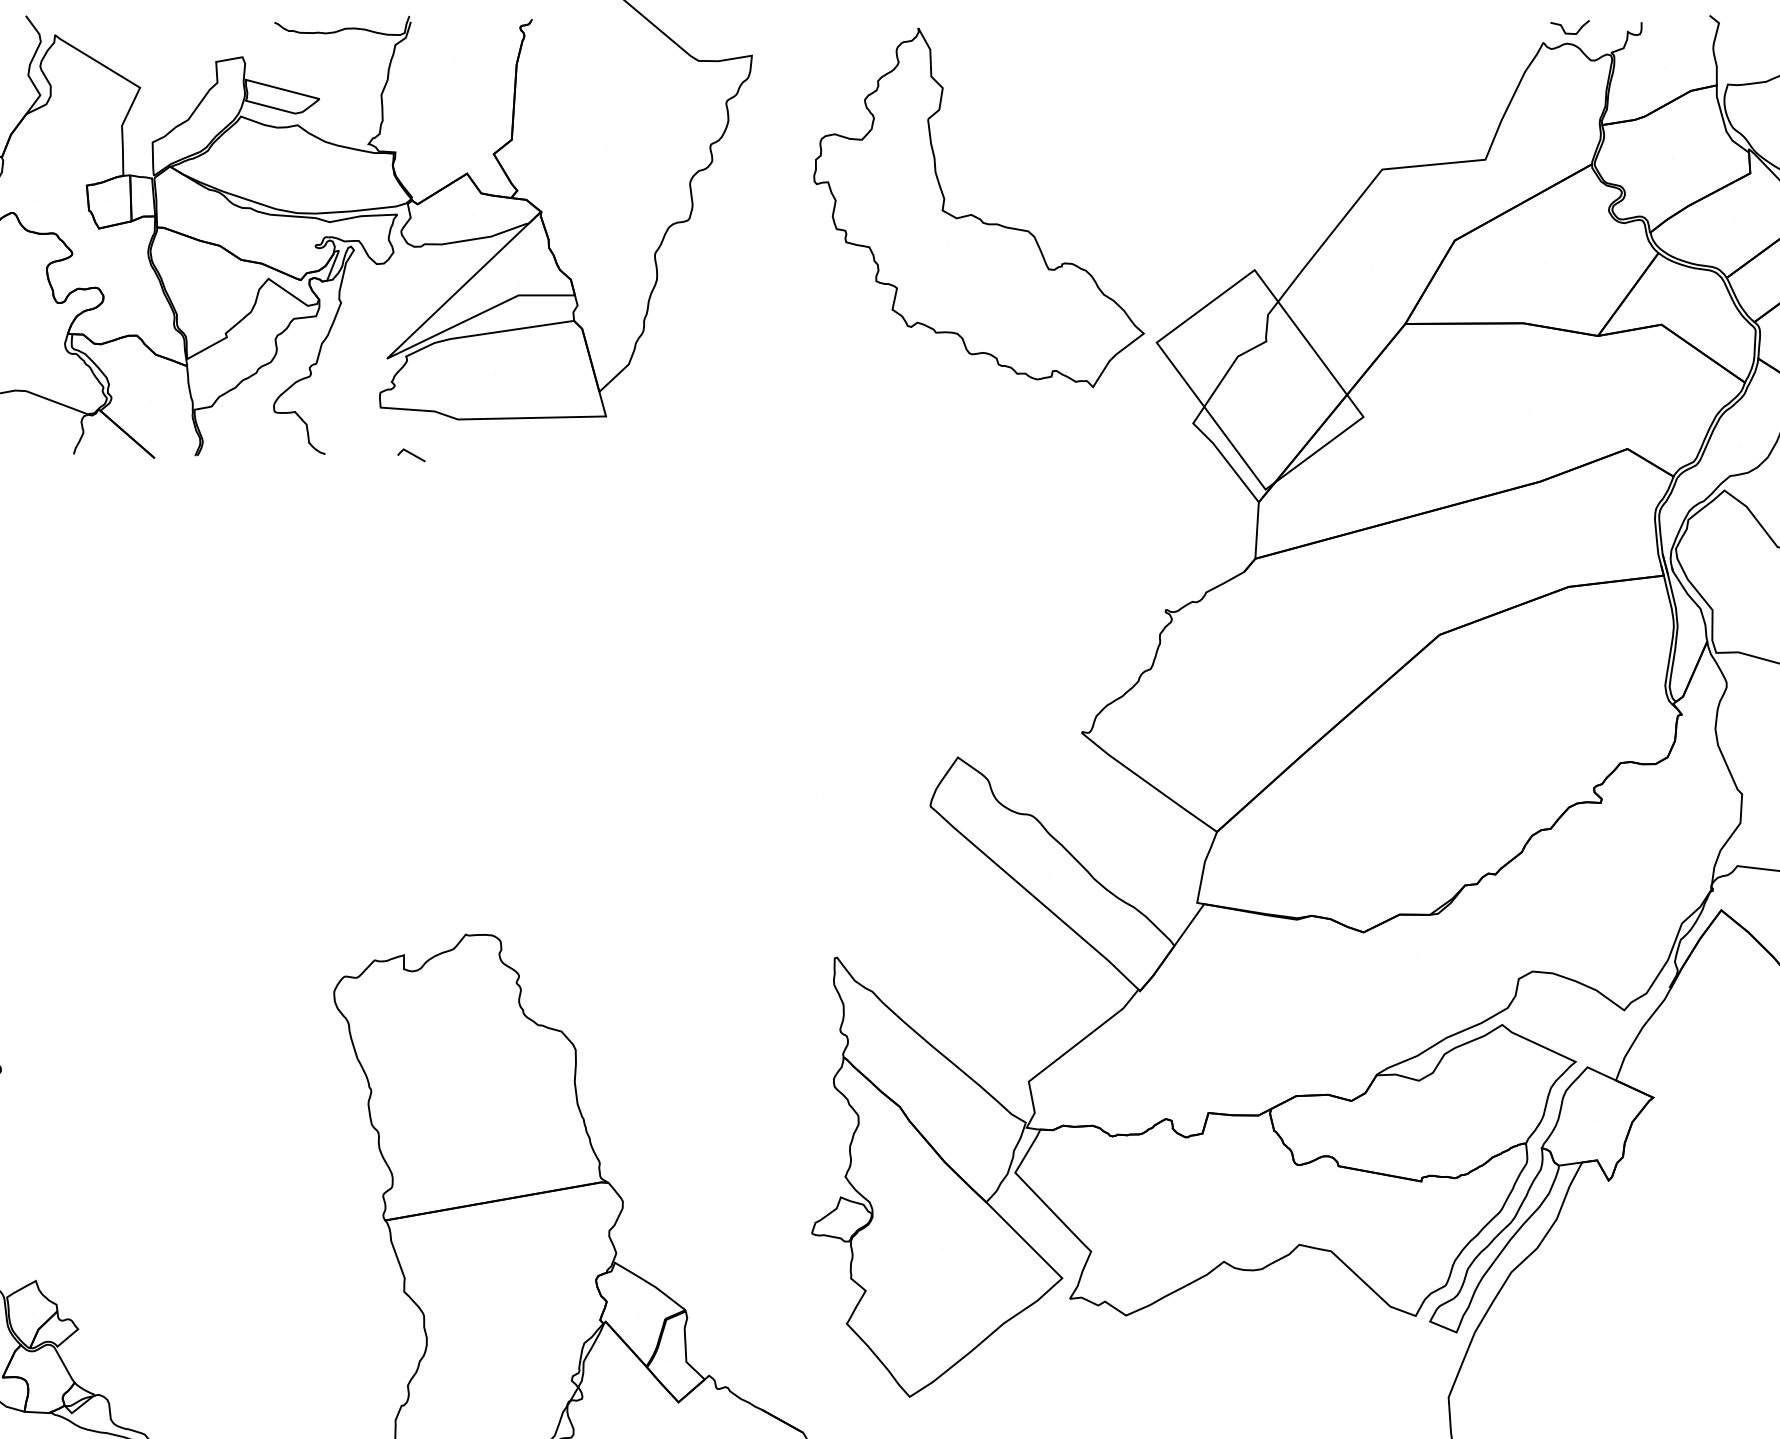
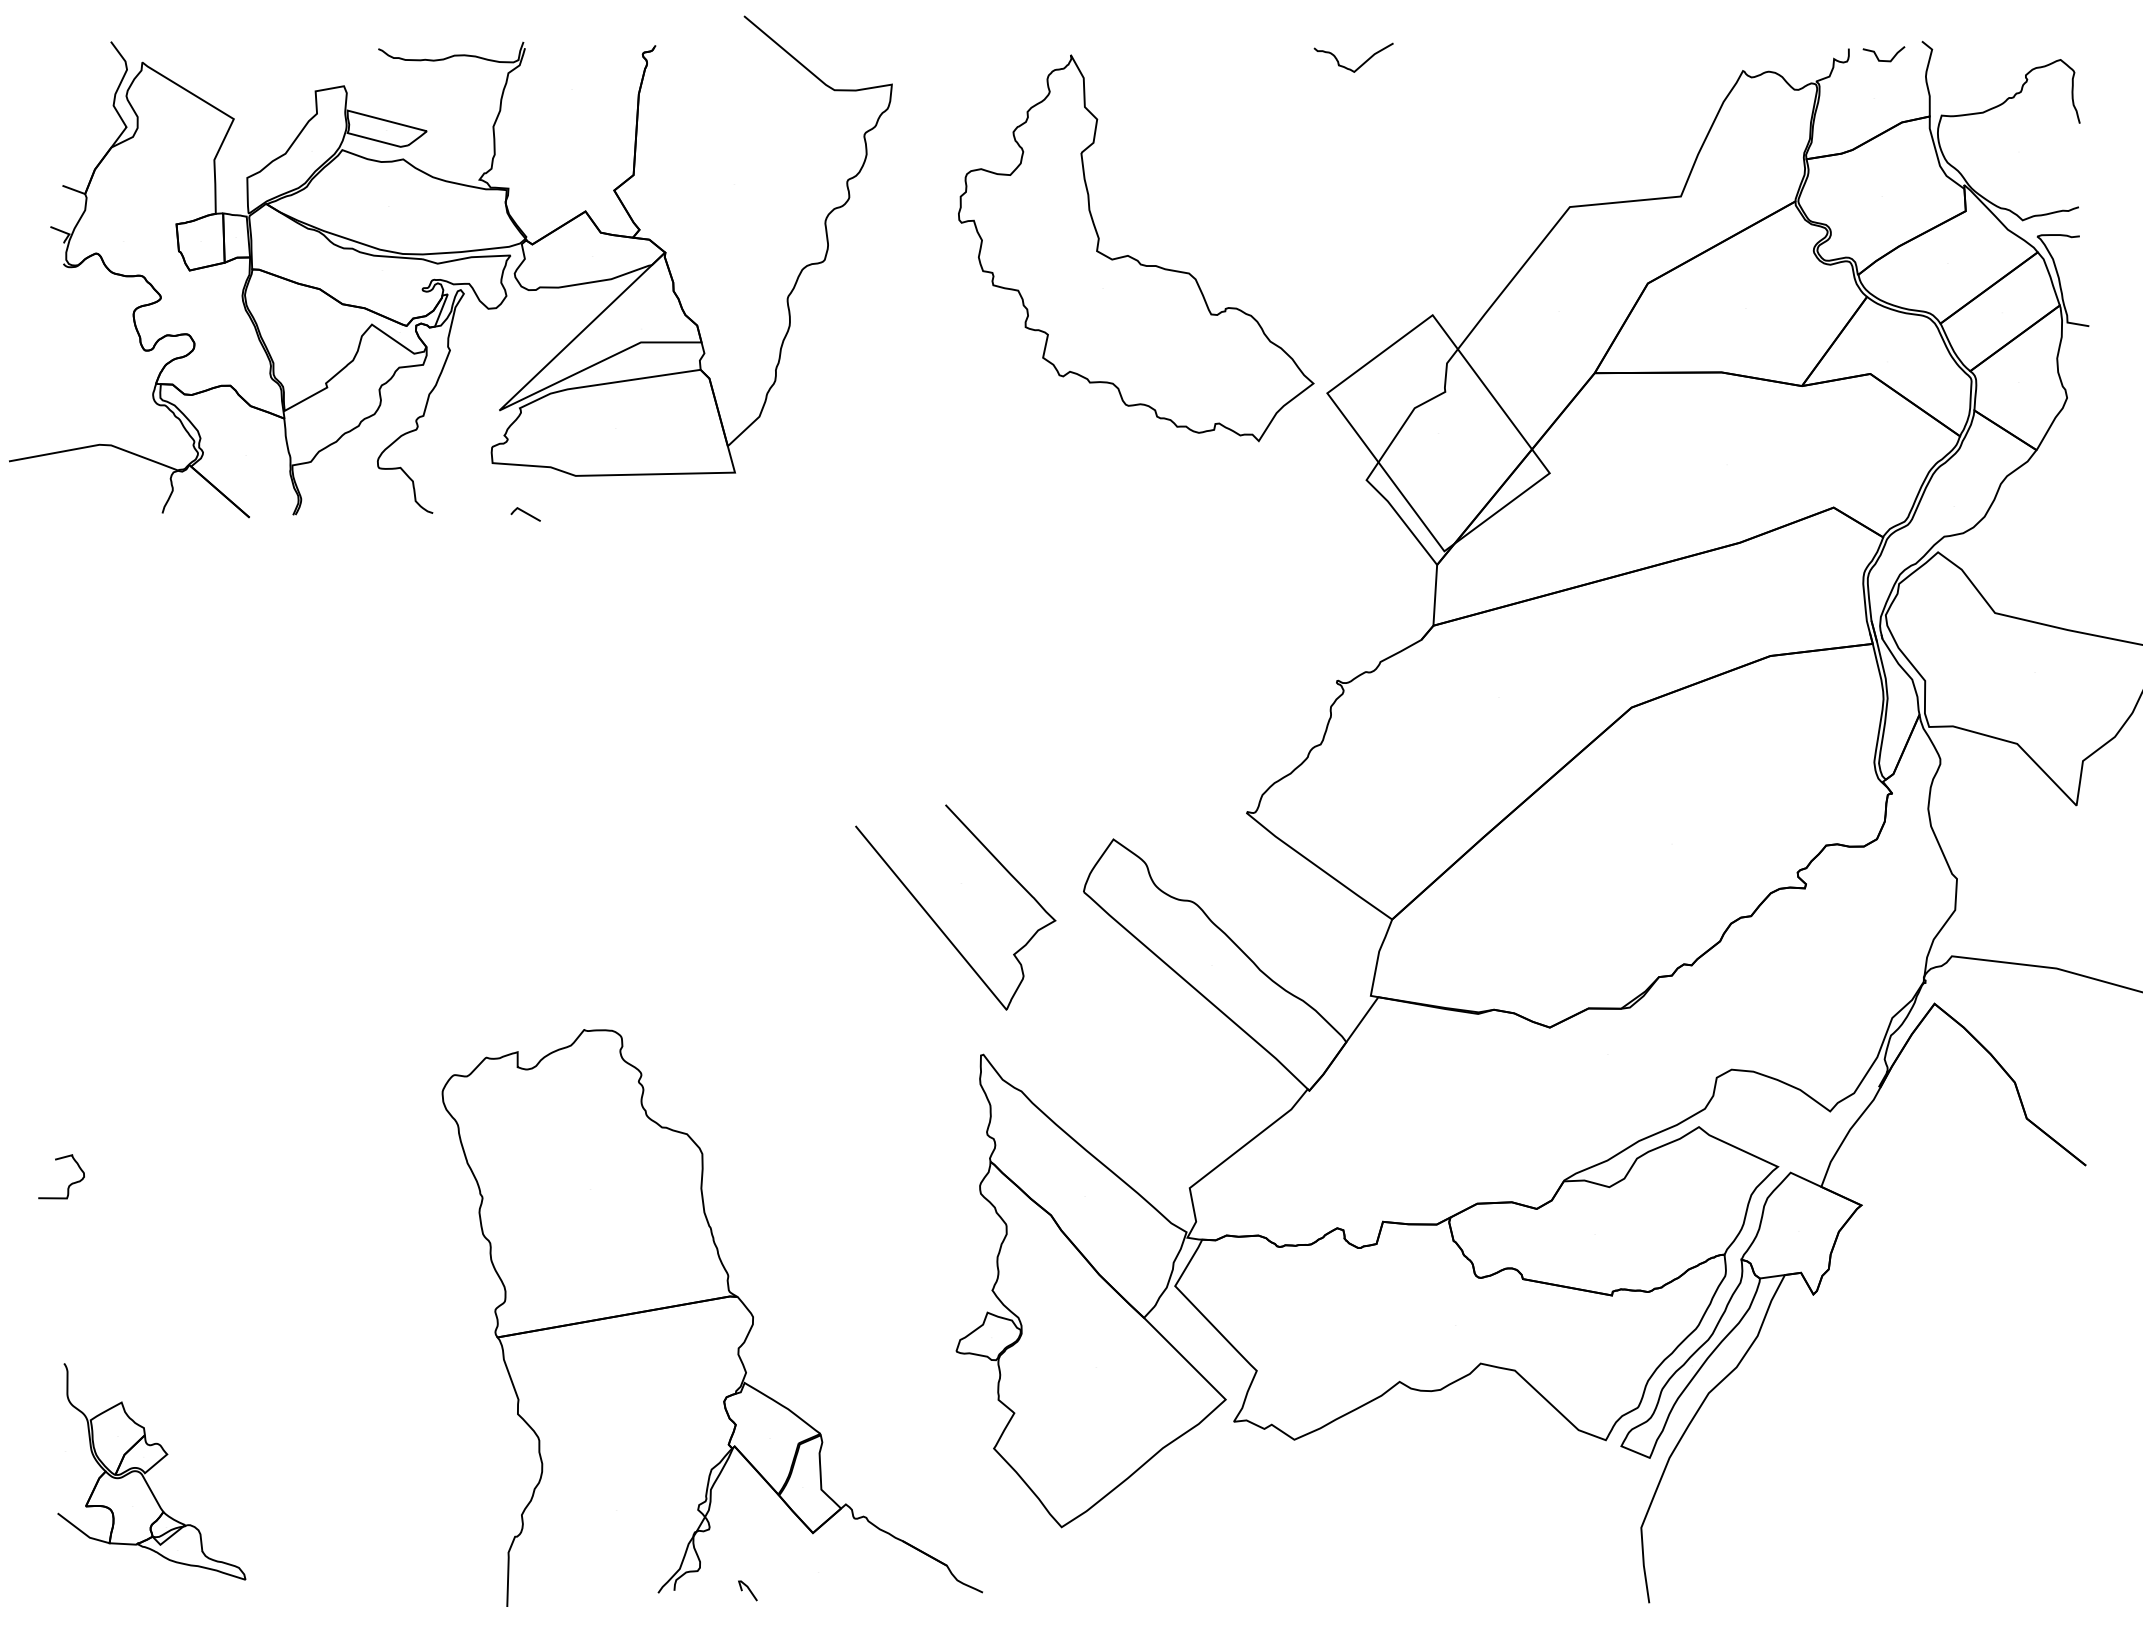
curve: (1565, 30) -> (1878, 57), moved
curve: (1188, 37) -> (1361, 64), added
curve: (793, 834) -> (936, 922), added

